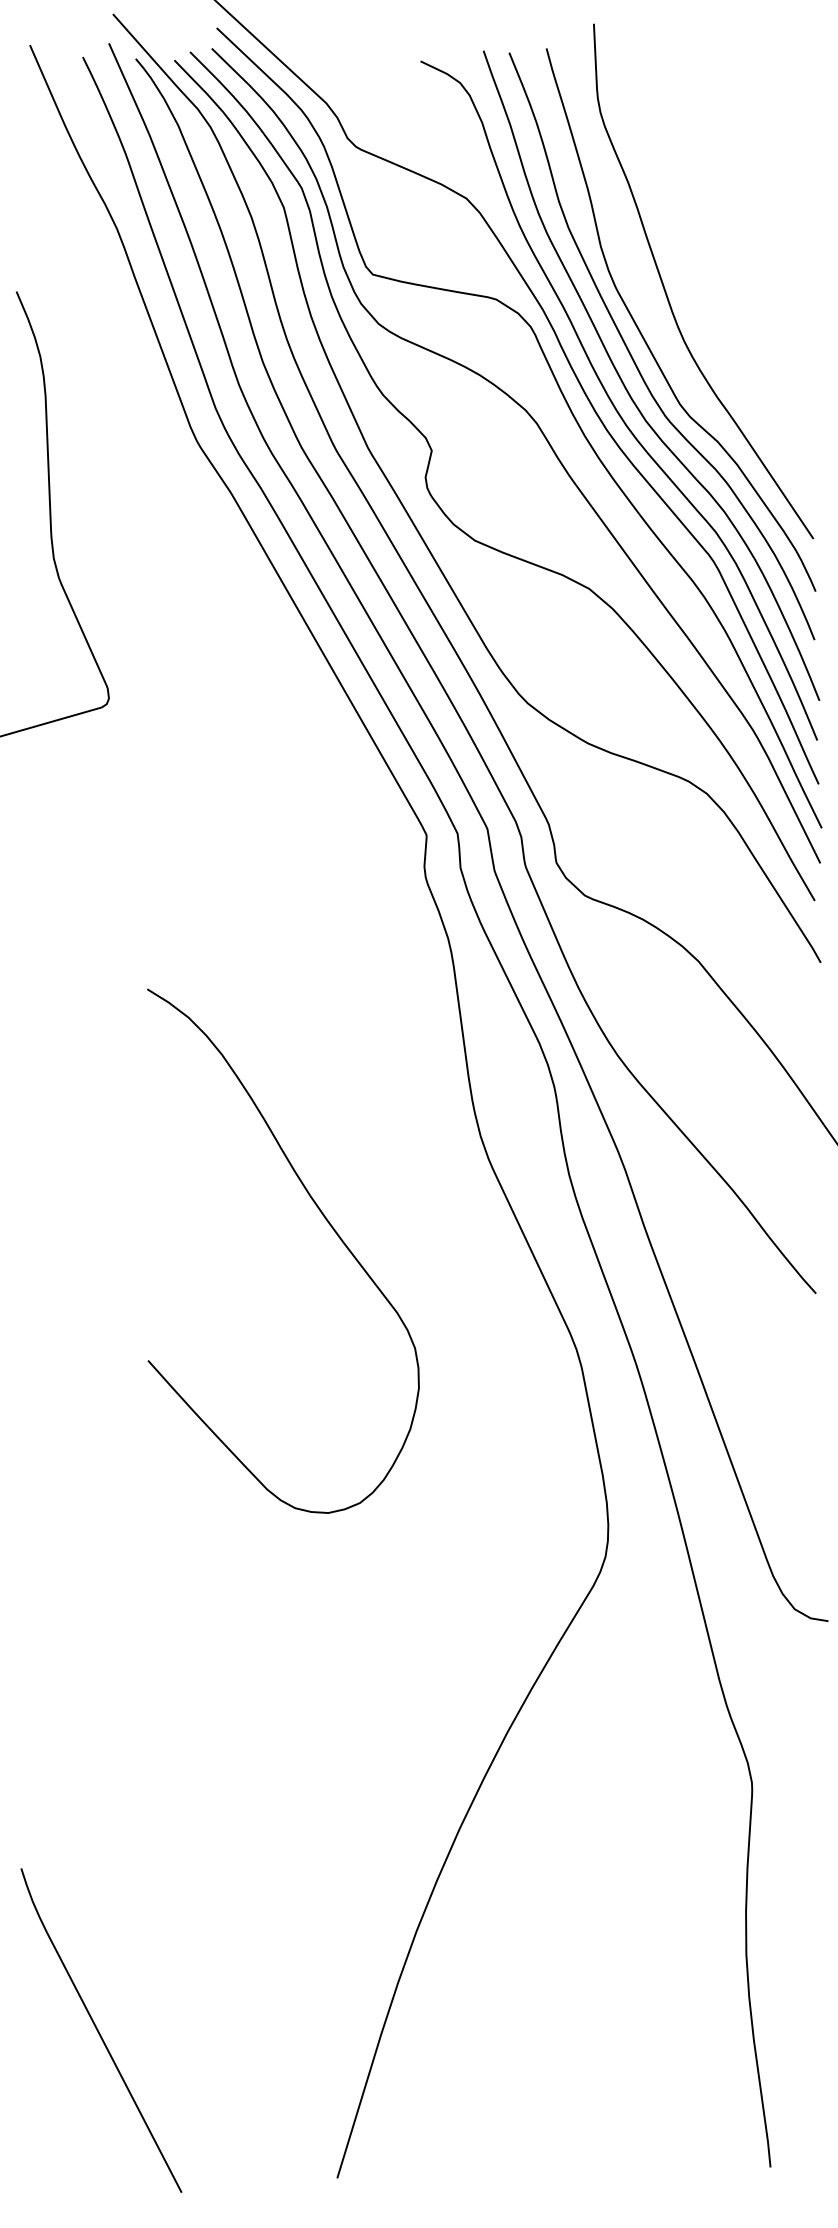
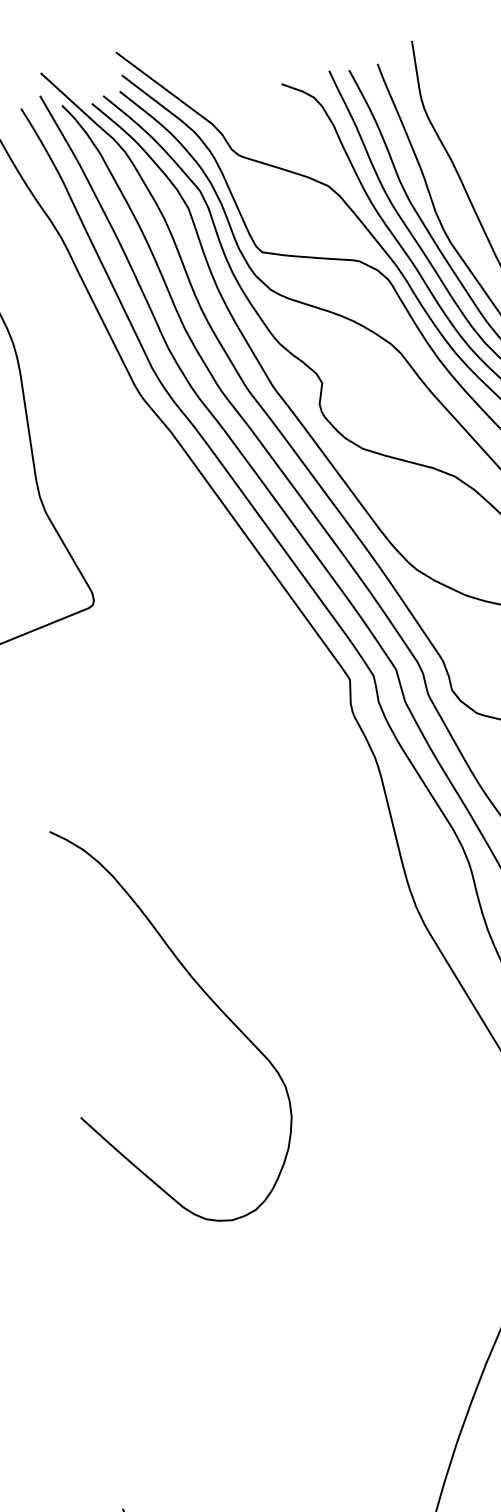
part: (326, 1221) -> (206, 995), moved

